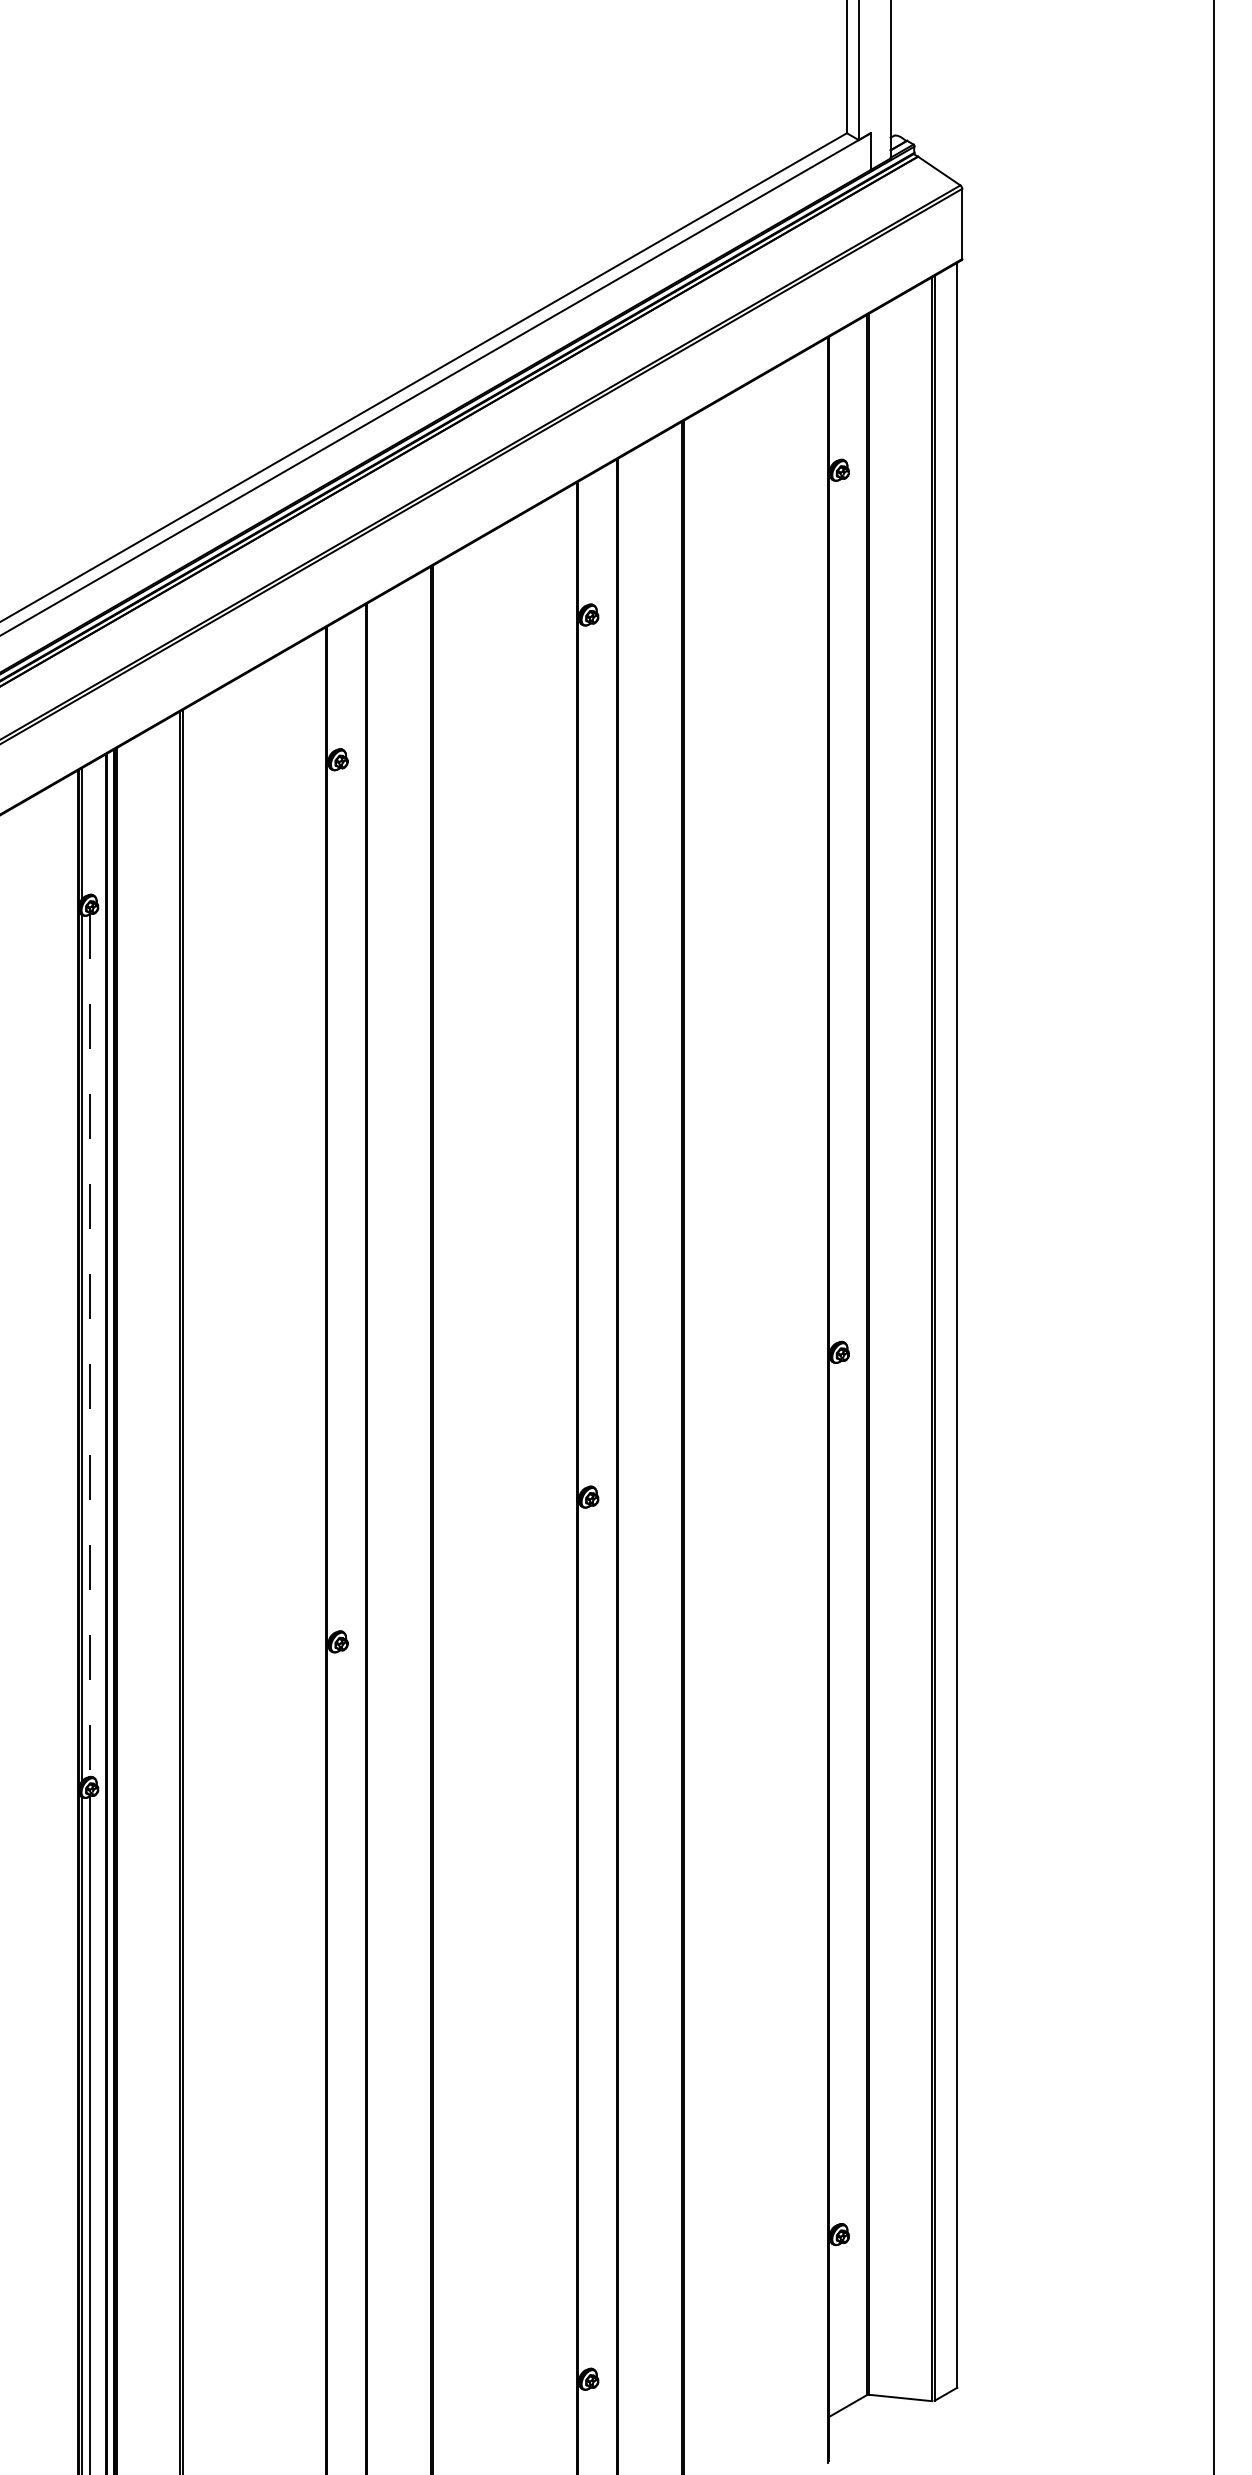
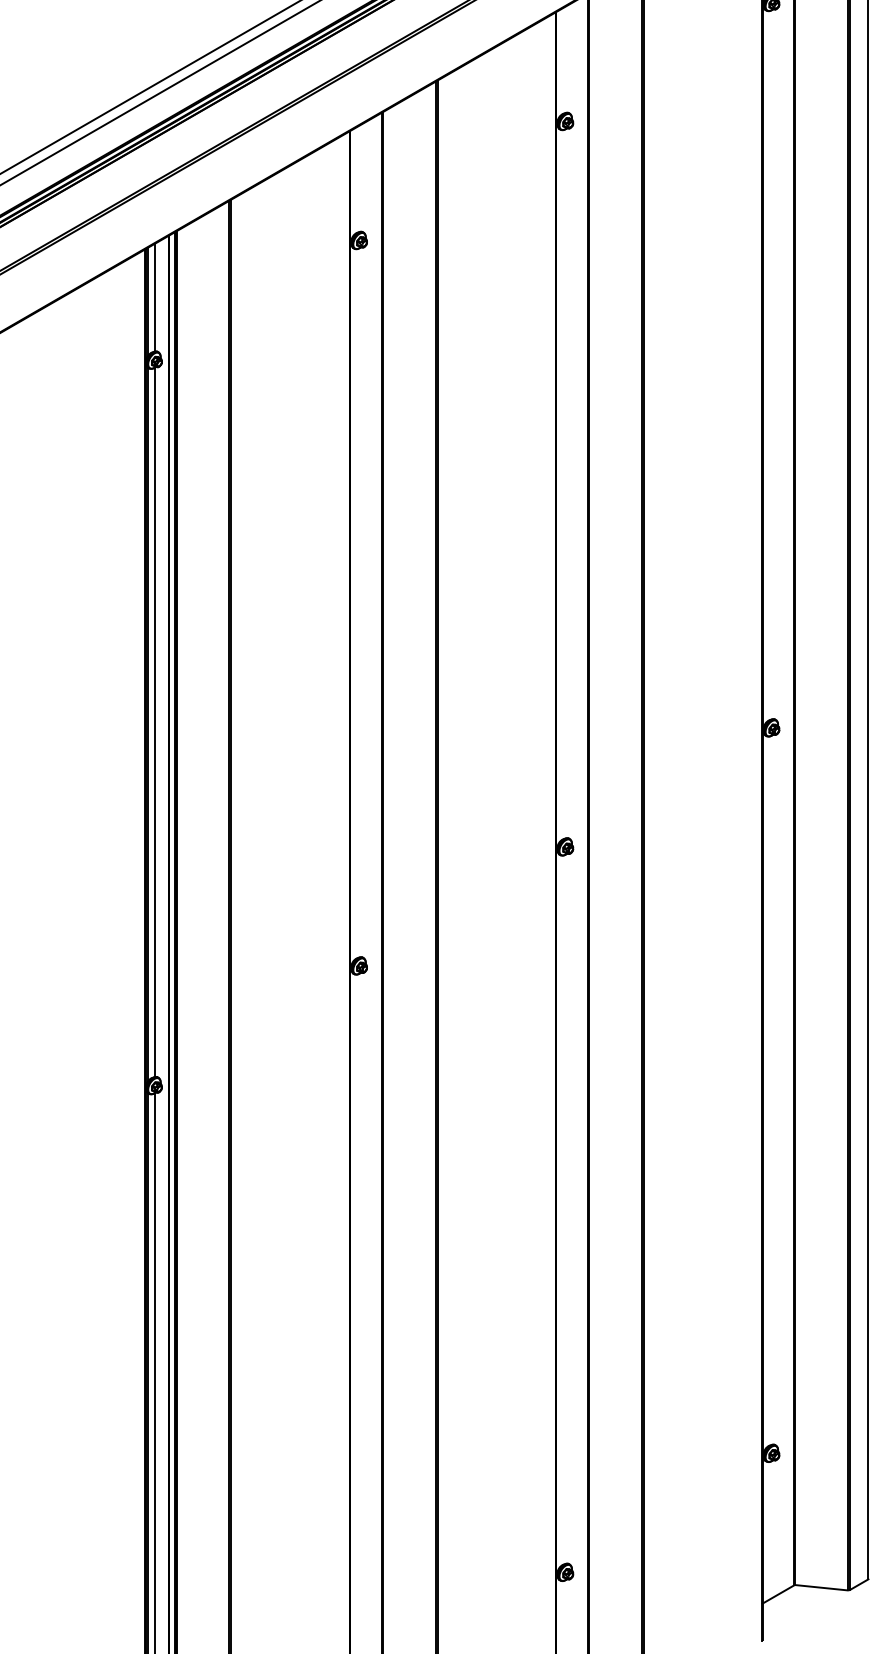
line: (89, 828) -> (154, 297), added
line: (89, 1346) -> (154, 723), dashed -> solid

